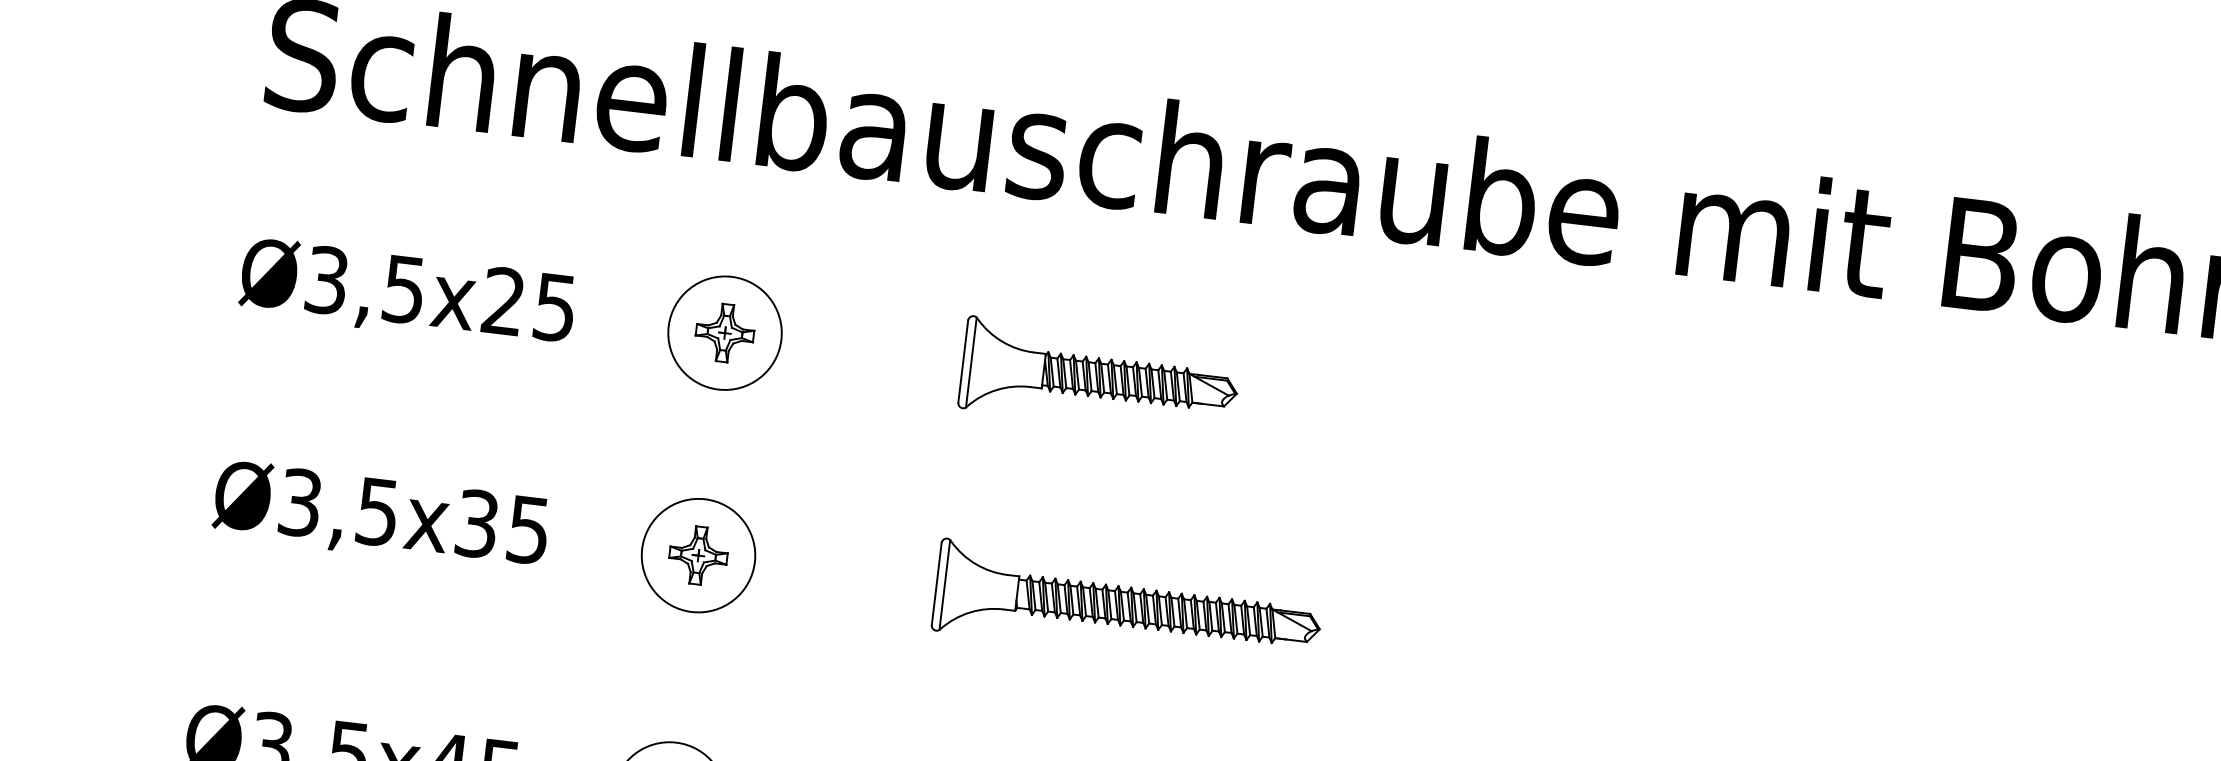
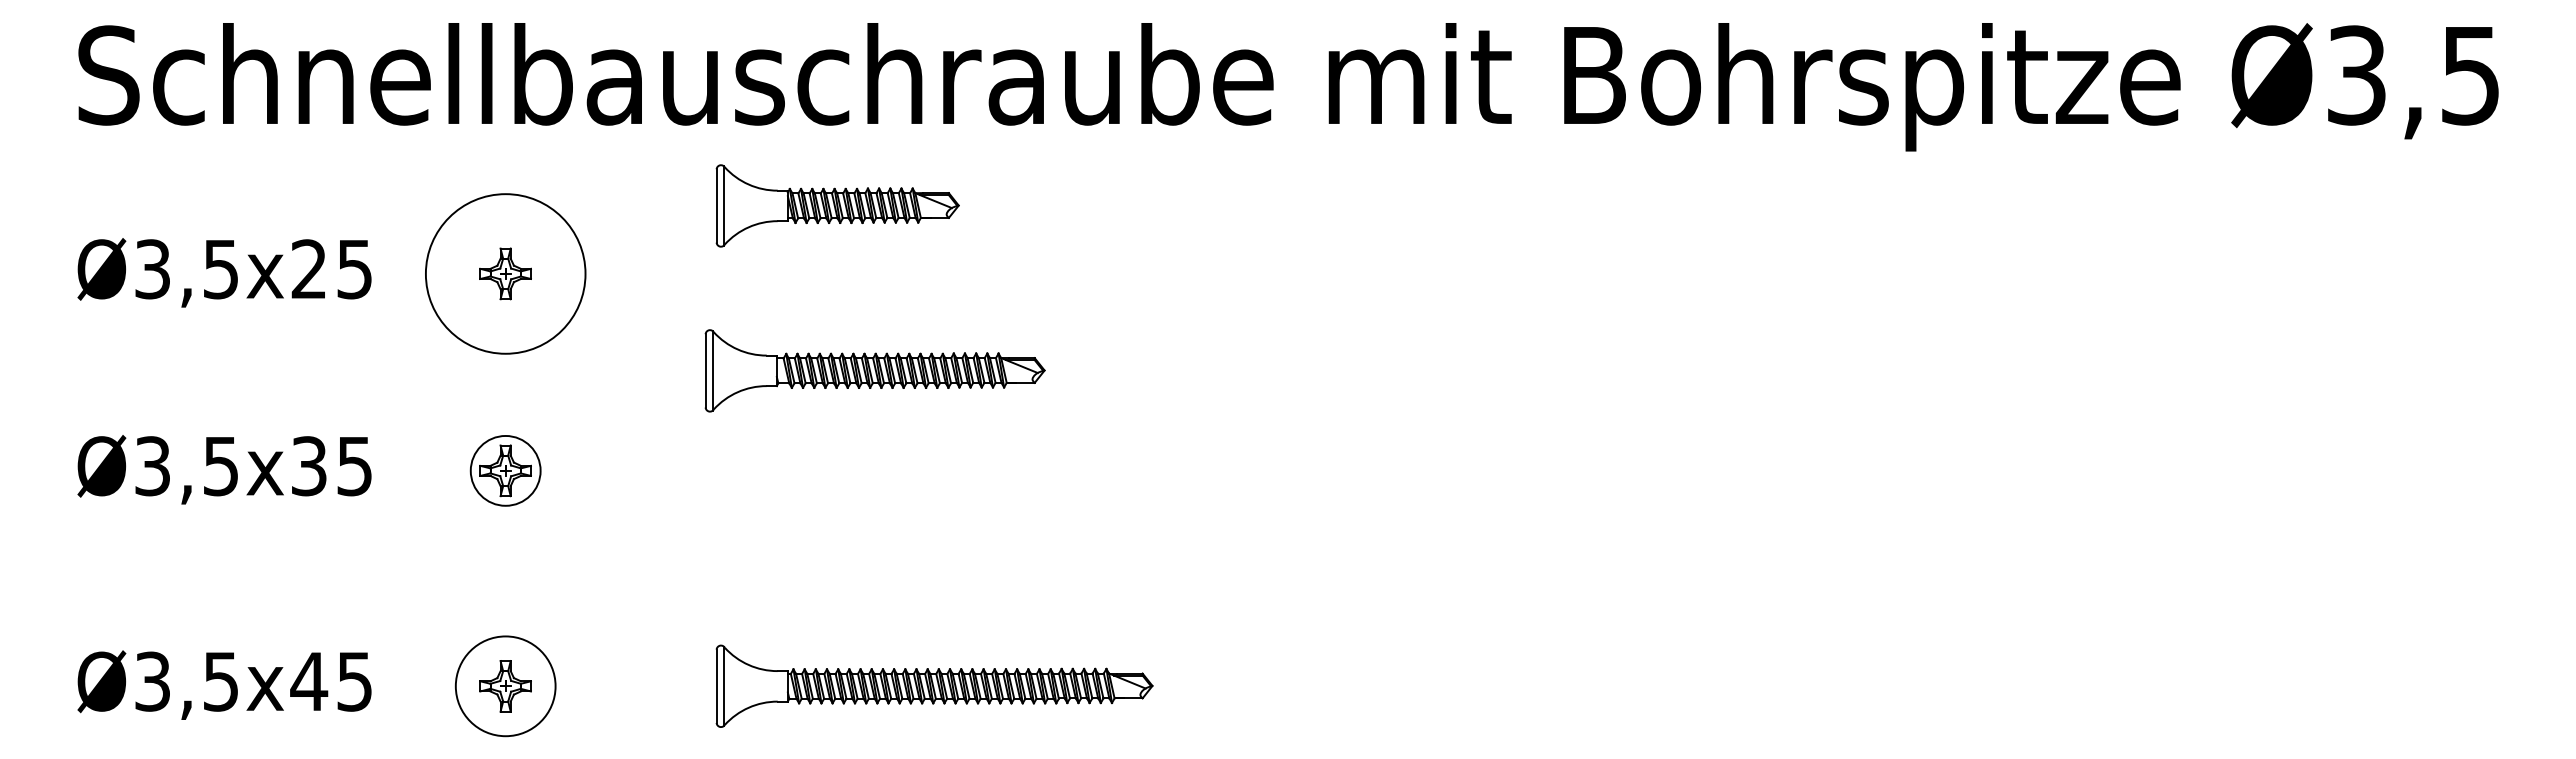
circle: (724, 332) -> (505, 273), size x1.6
part: (1099, 377) -> (837, 205), moved
circle: (698, 555) -> (505, 470), size x0.7
part: (1127, 606) -> (874, 370), moved

